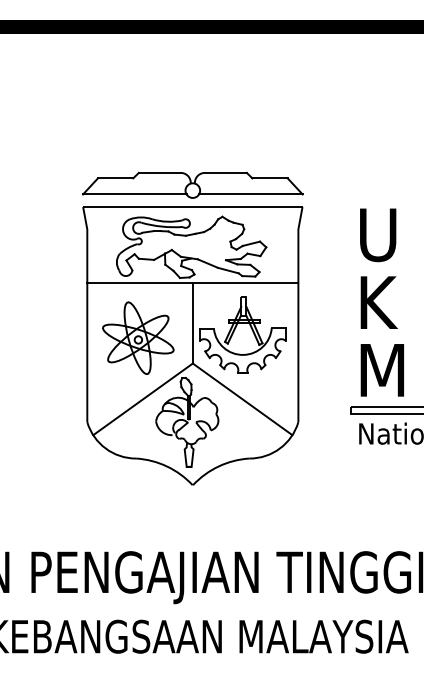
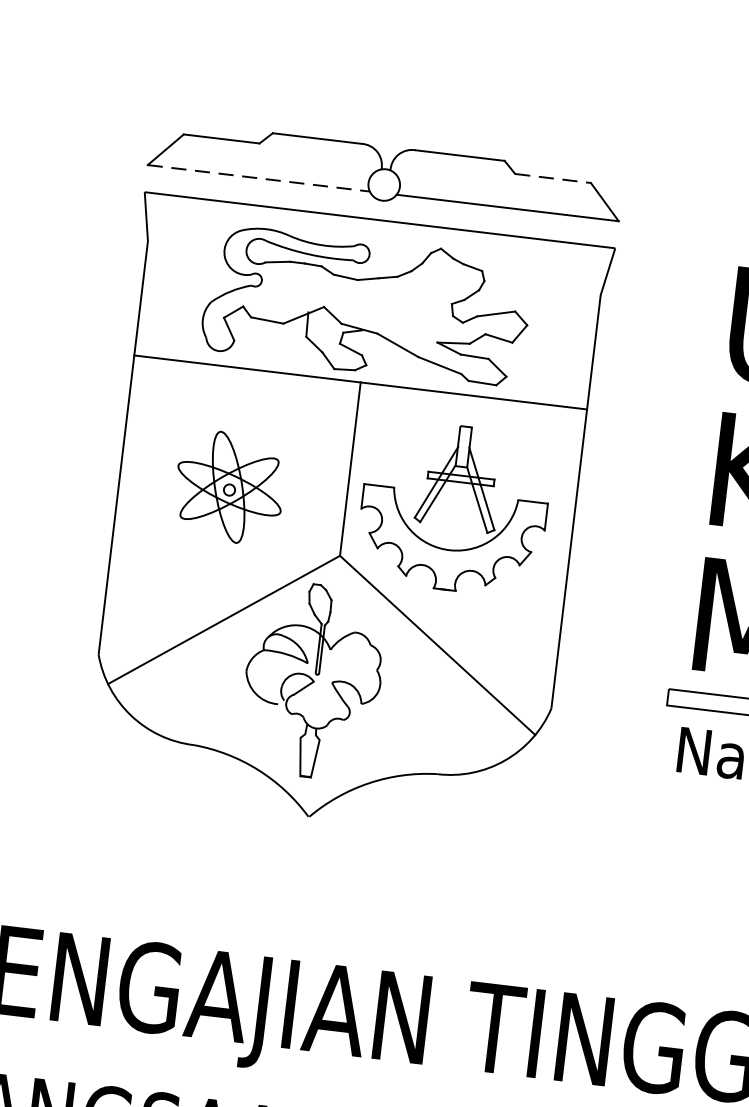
line: (270, 178) -> (553, 178), solid -> dashed
line: (134, 194) -> (258, 178), solid -> dashed
part: (138, 337) -> (230, 486), size x0.7

